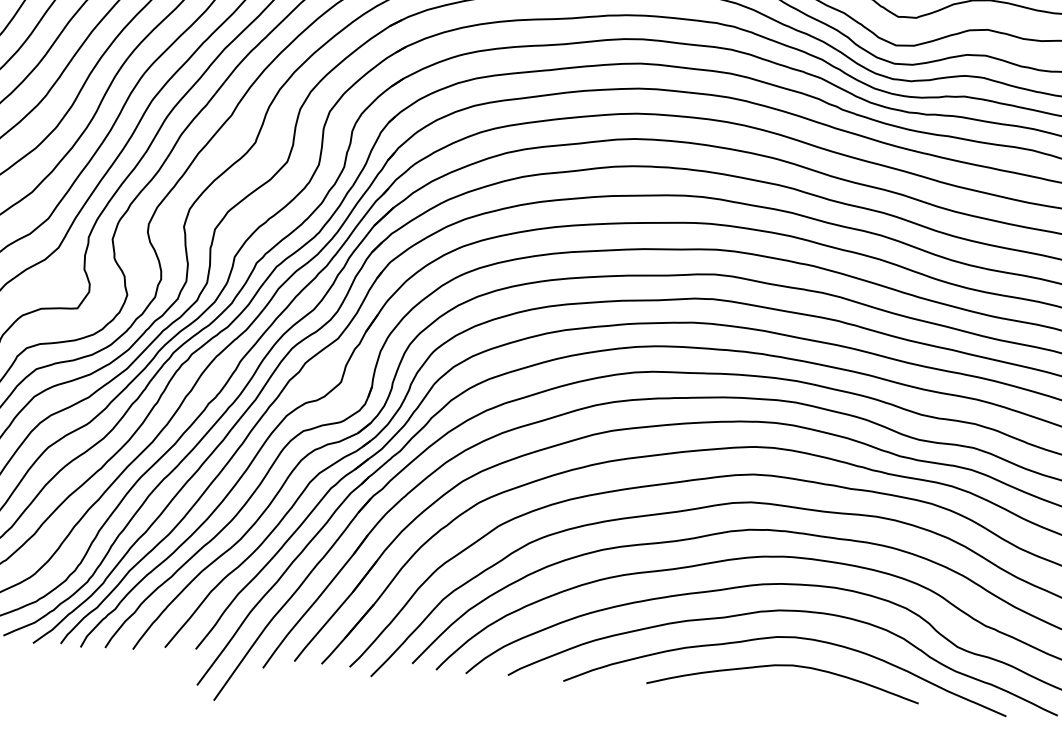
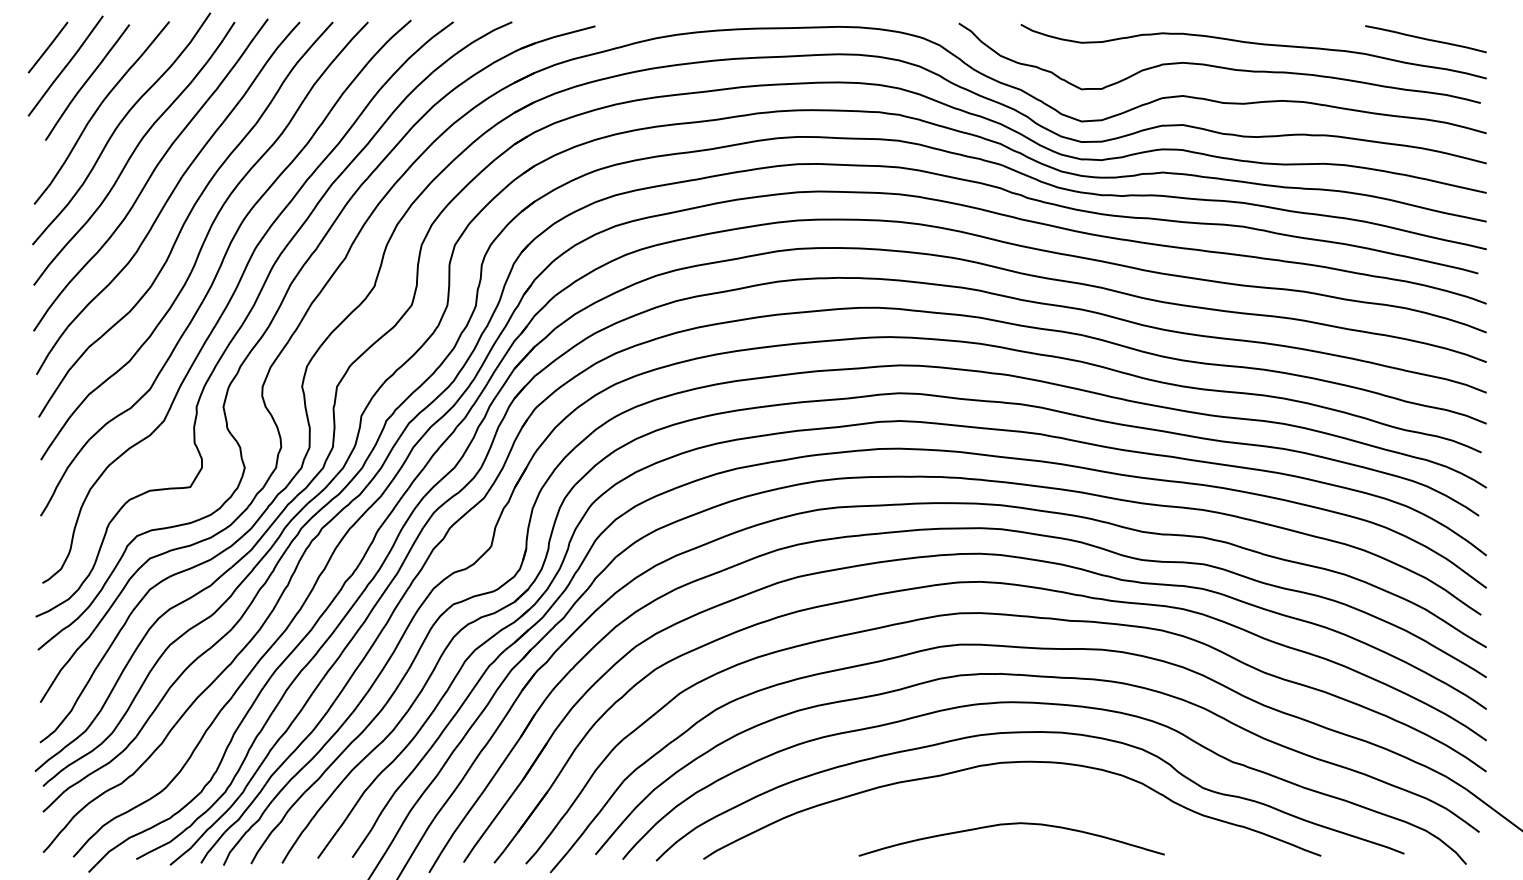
curve: (784, 638) -> (1009, 793), removed

